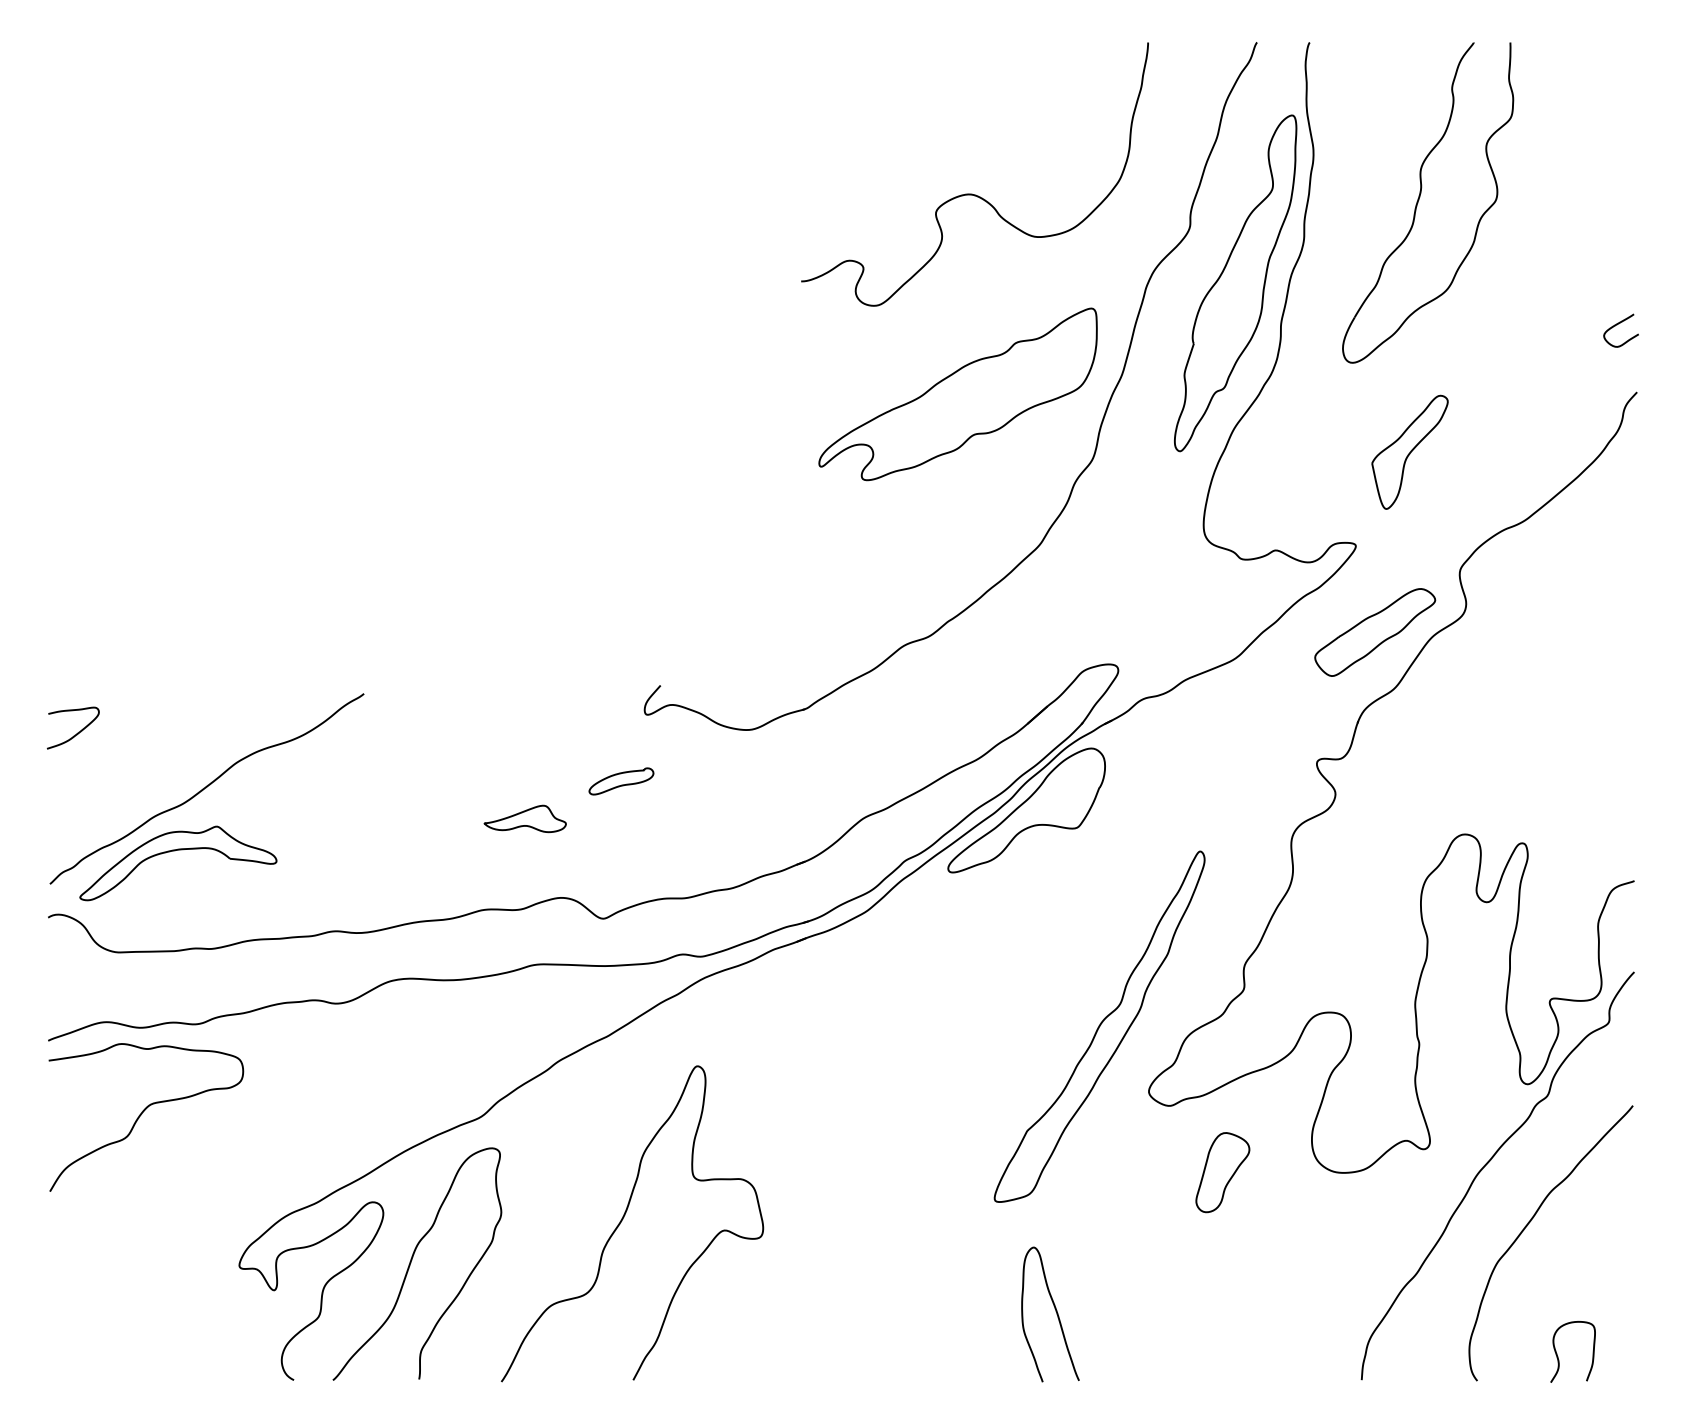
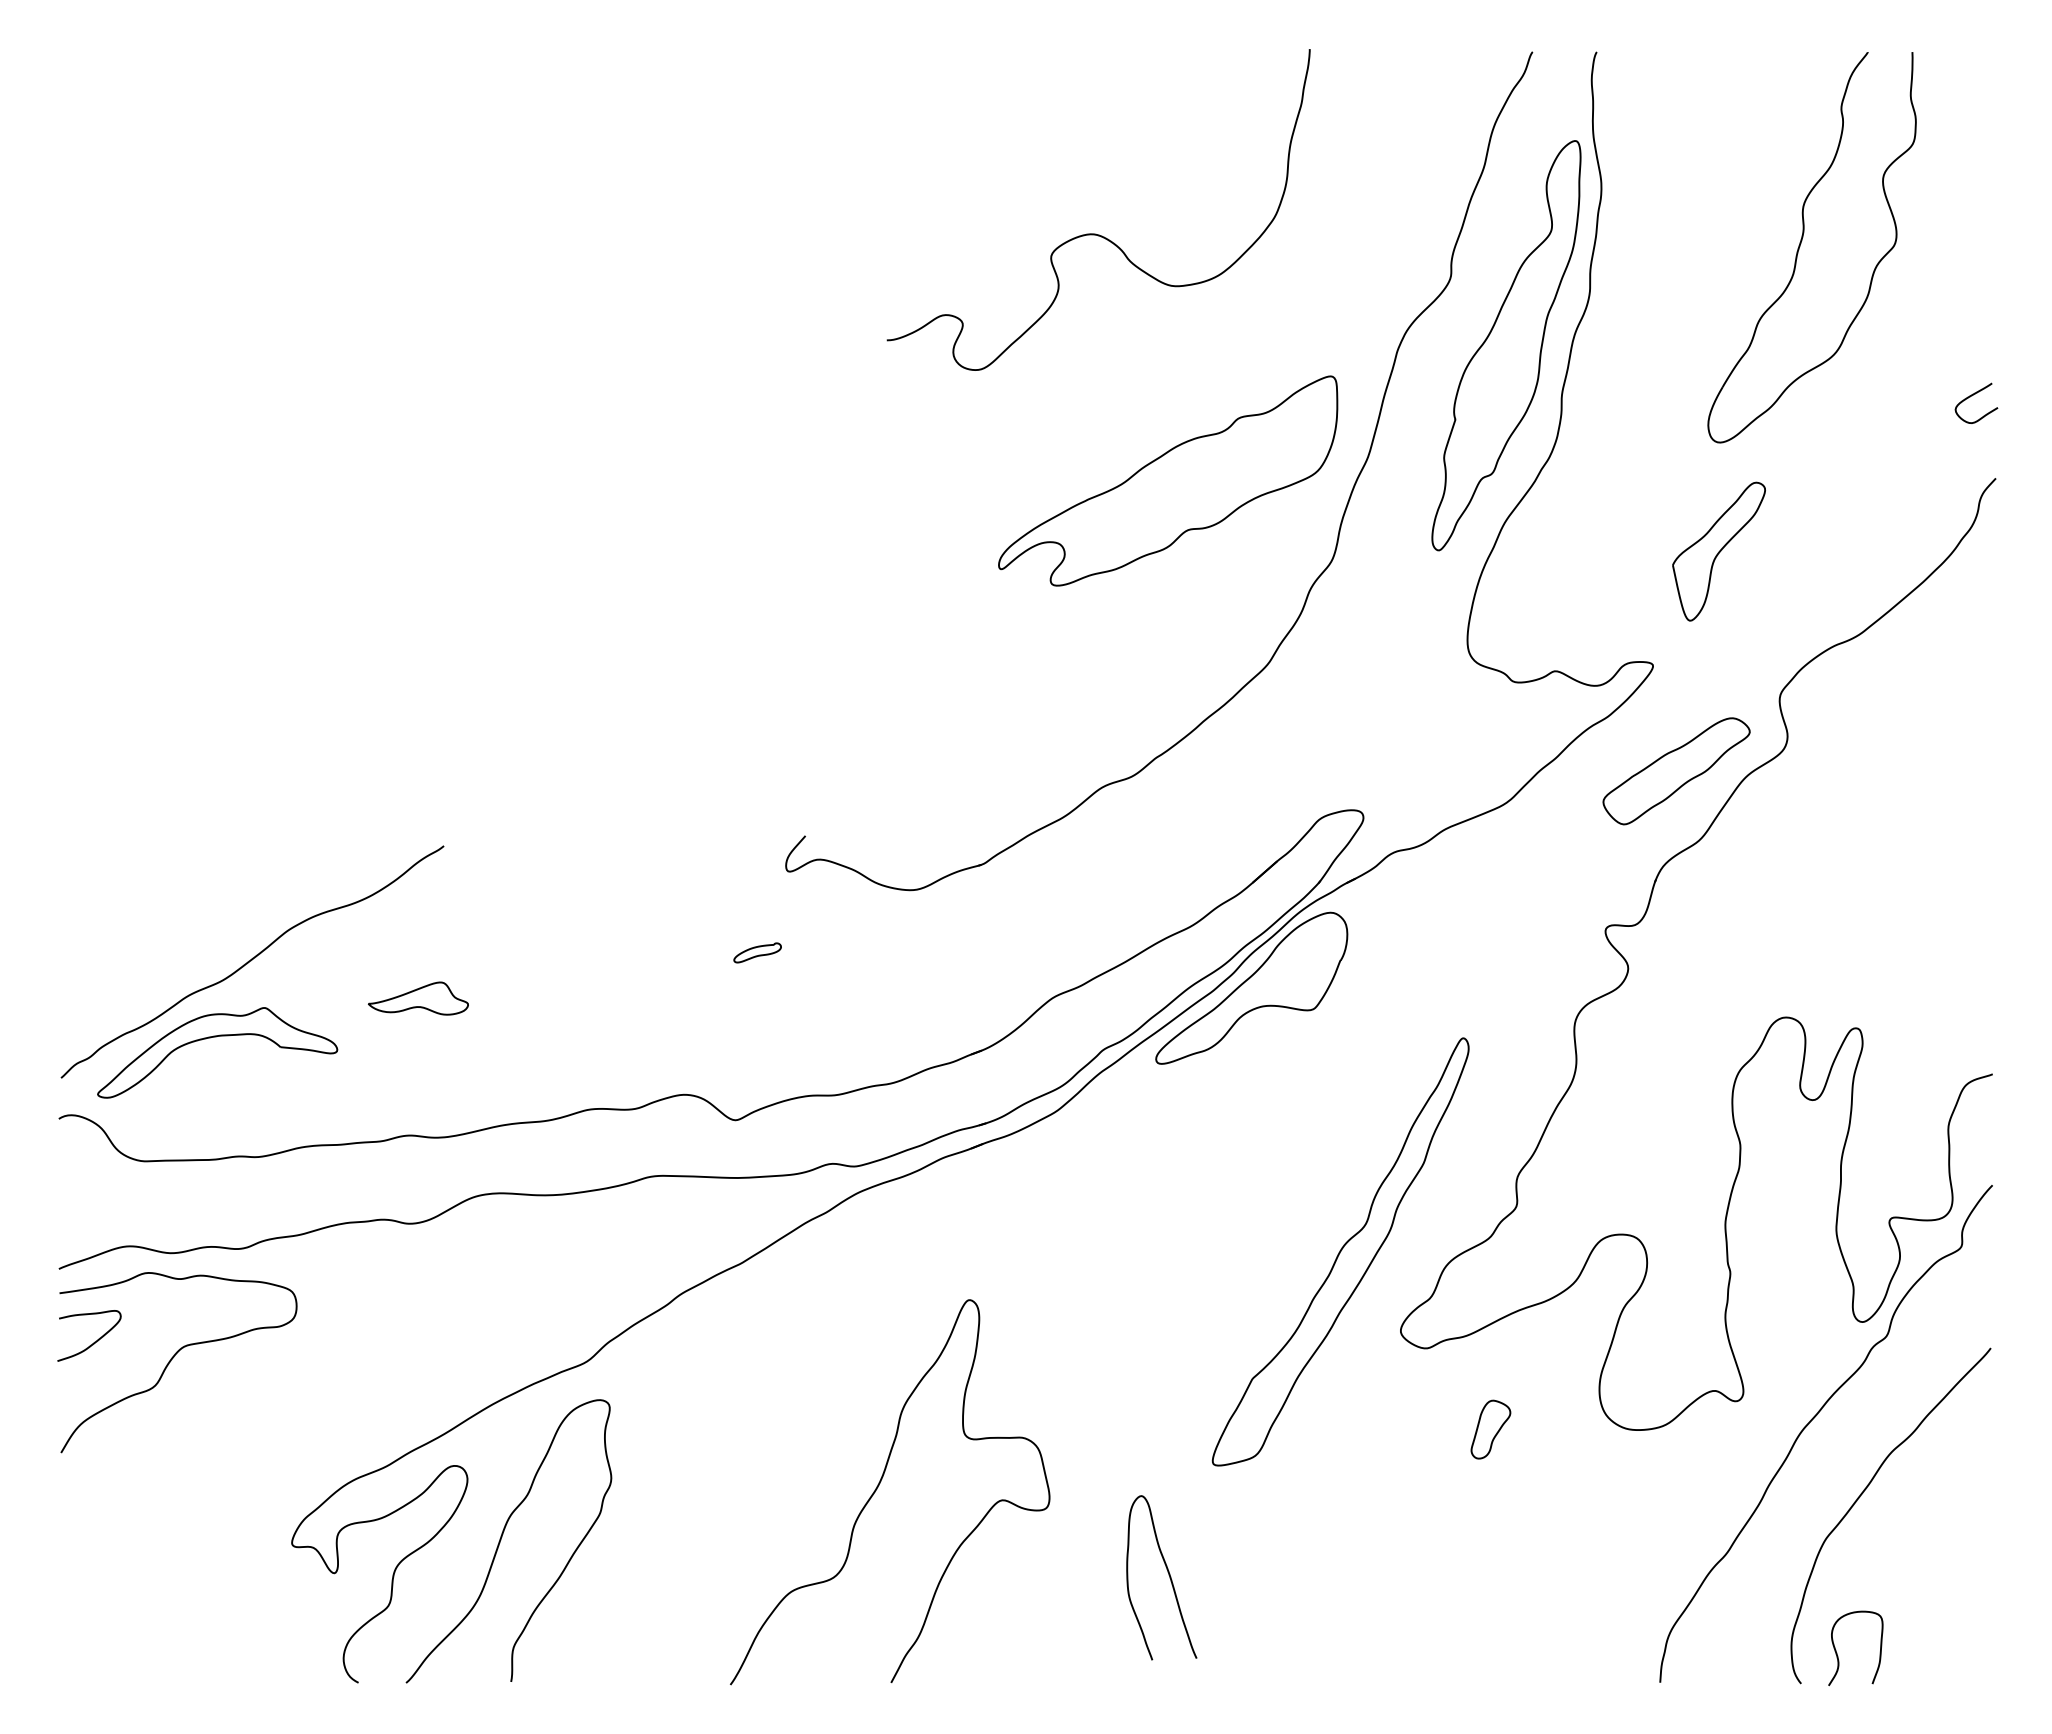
curve: (972, 193) -> (1095, 233), moved
part: (1419, 199) -> (1801, 243), moved
curve: (77, 732) -> (94, 1341), moved
part: (621, 781) -> (757, 952), size x0.6
part: (525, 818) -> (418, 998), moved
part: (1222, 1172) -> (1490, 1429), size x0.6
curve: (622, 1219) -> (878, 1487), moved
curve: (1056, 1312) -> (1168, 1575), moved
curve: (1558, 1356) -> (1837, 1653), moved

